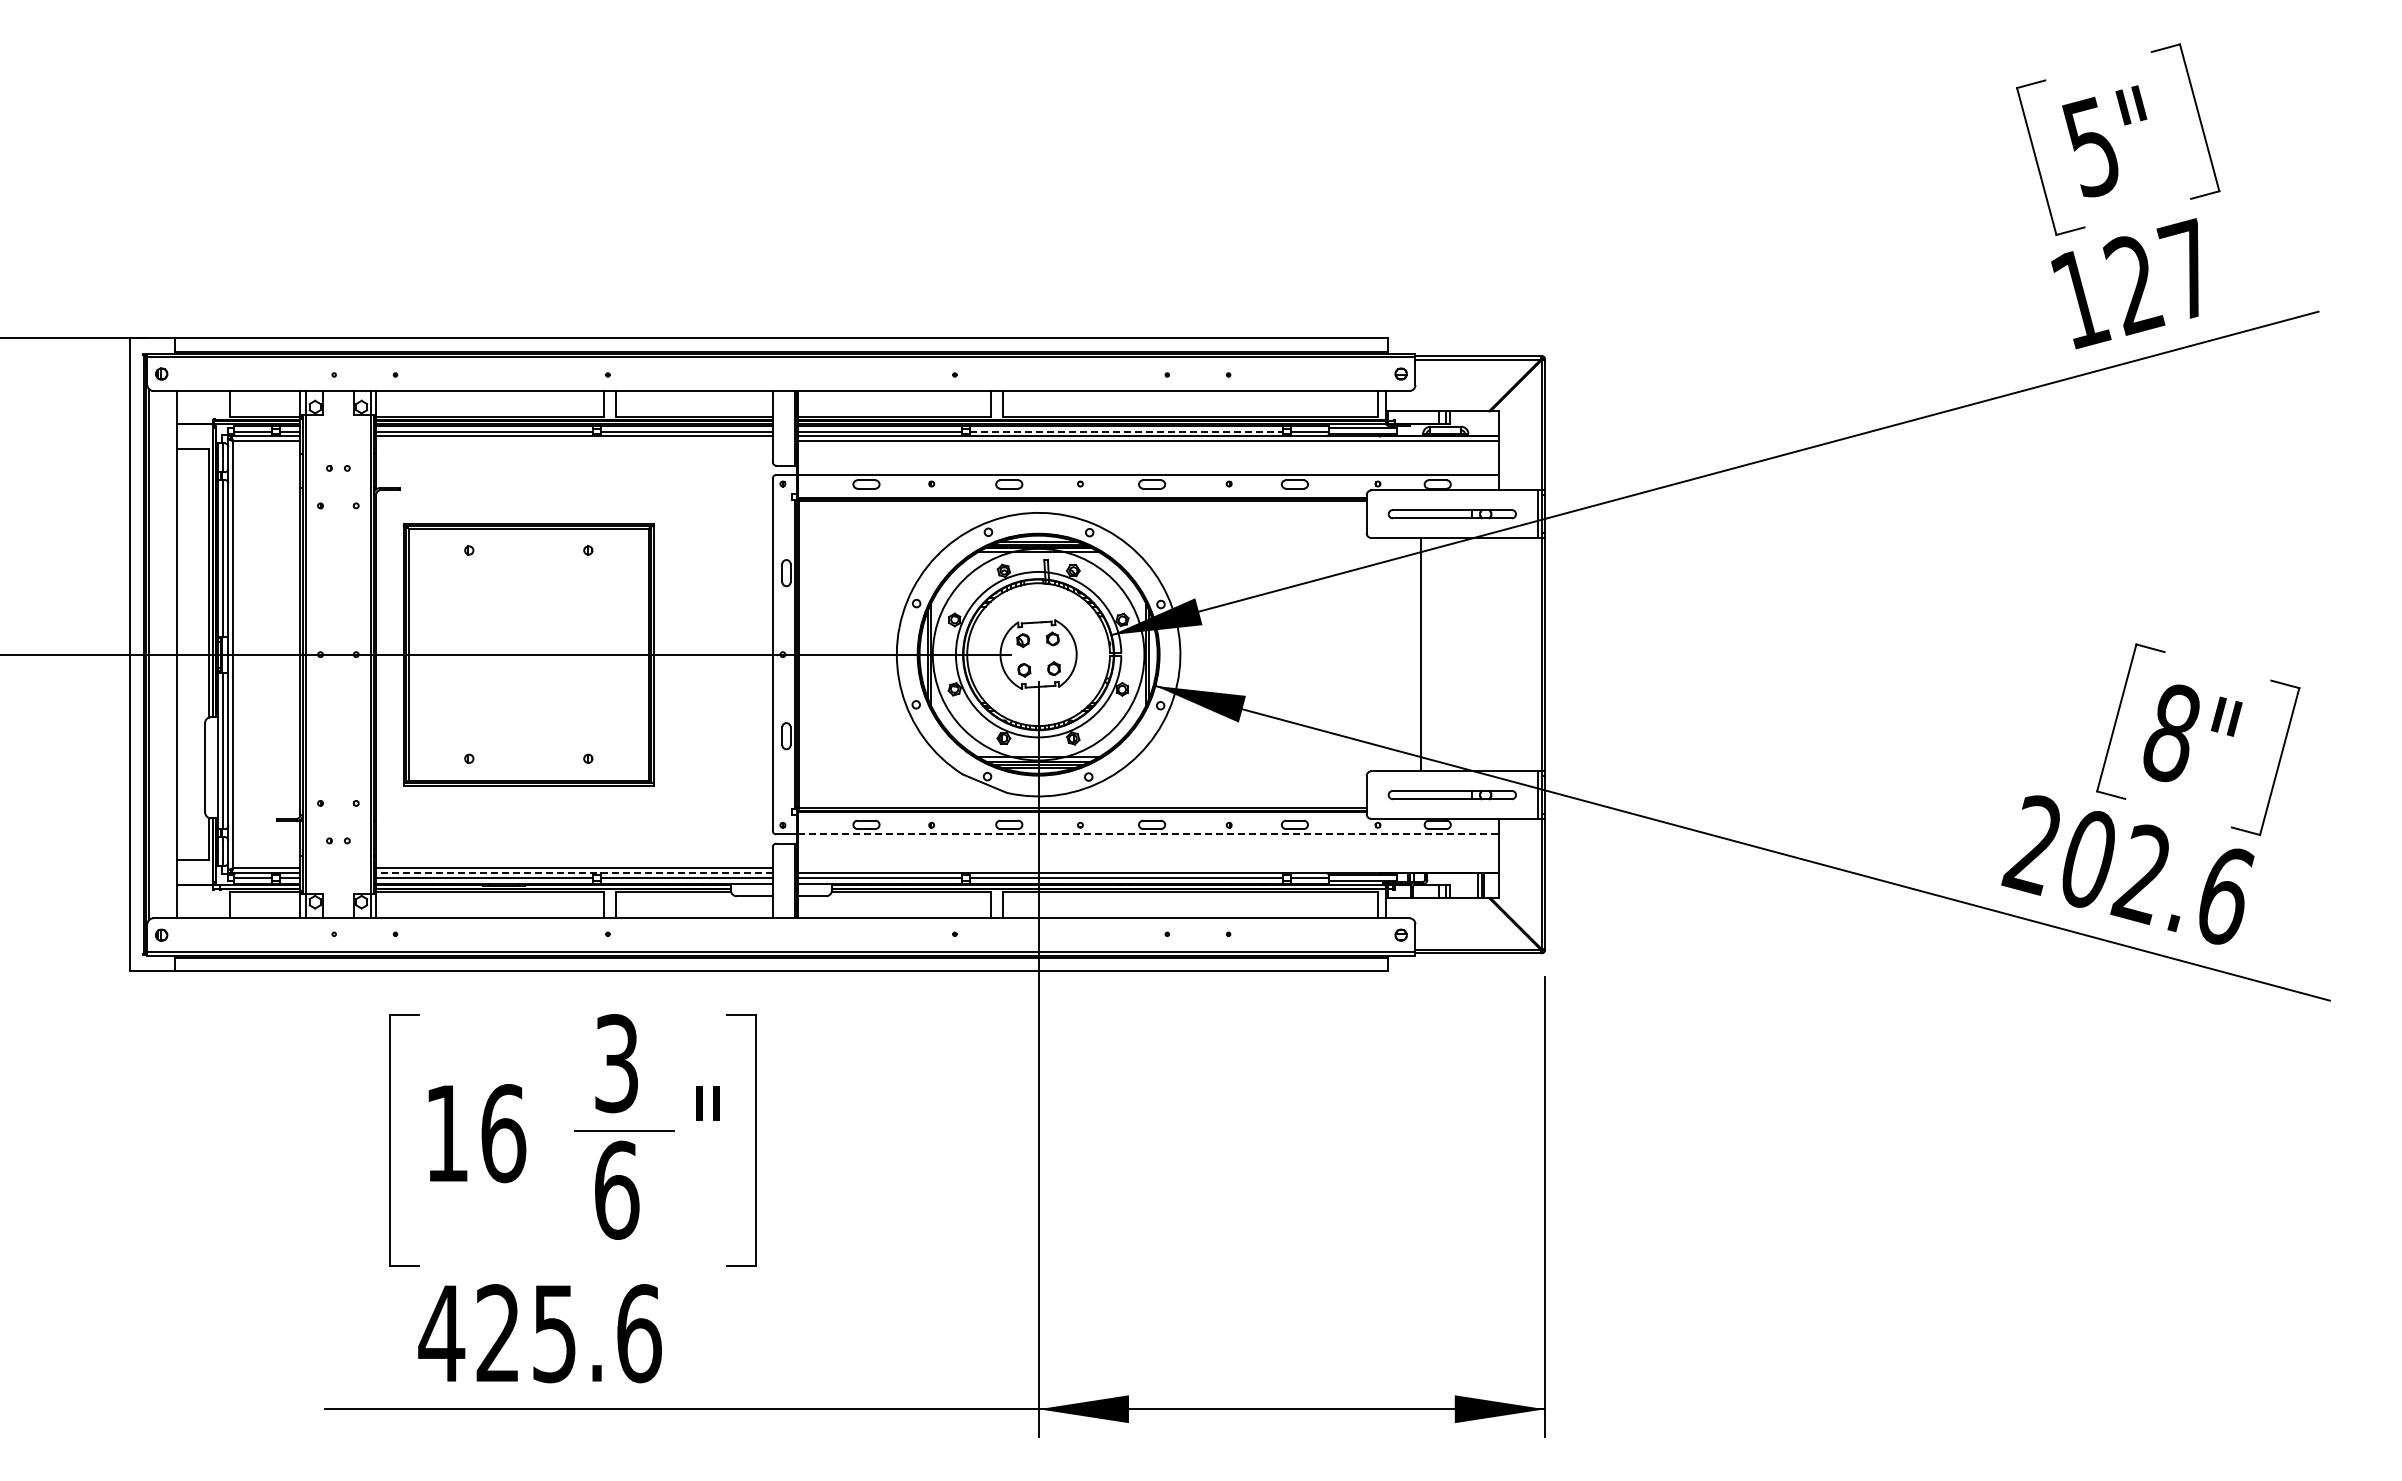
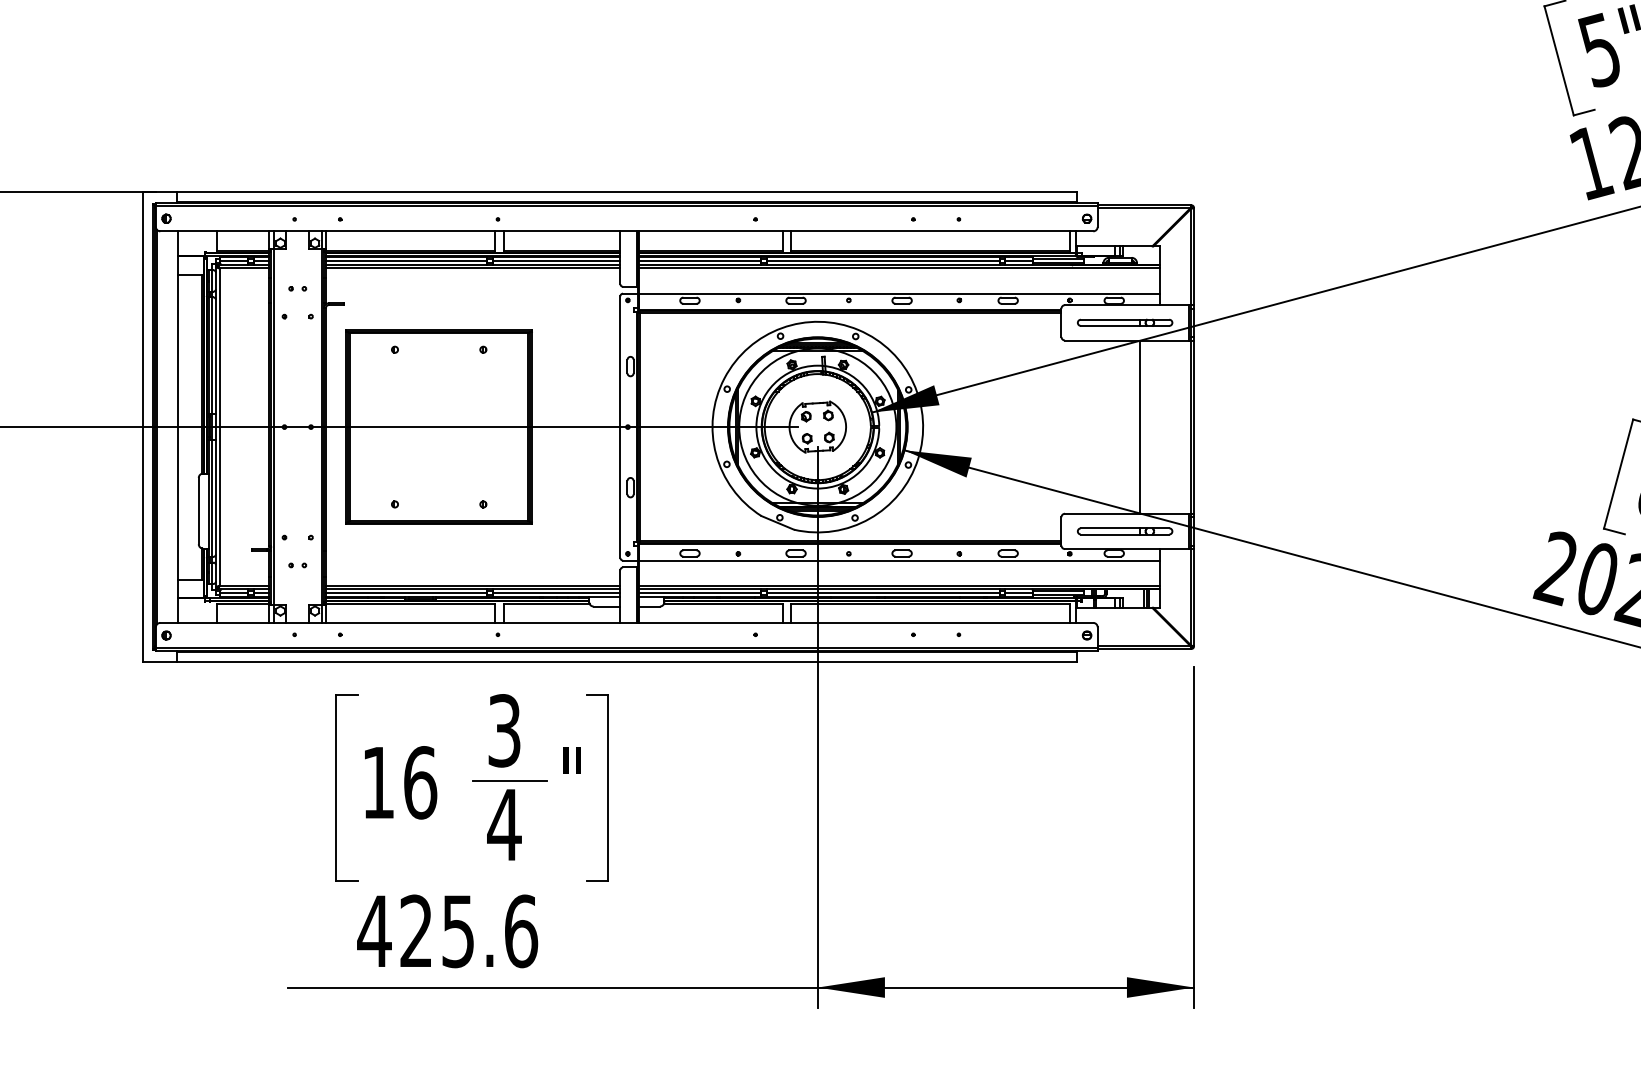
line: (1126, 431) -> (883, 261), dashed -> solid
line: (574, 441) -> (473, 268), added
line: (1421, 654) -> (1140, 427), moved
line: (1148, 834) -> (899, 560), dashed -> solid
line: (1147, 868) -> (898, 585), added
line: (574, 873) -> (473, 589), dashed -> solid
text: (616, 1189) -> (504, 824), 6 -> 4

